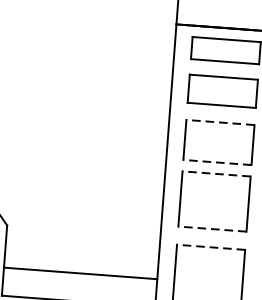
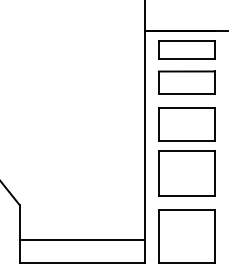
line: (220, 122) -> (186, 108), dashed -> solid
line: (217, 162) -> (186, 141), dashed -> solid
line: (216, 173) -> (186, 150), dashed -> solid
line: (212, 229) -> (186, 195), dashed -> solid
line: (210, 247) -> (186, 210), dashed -> solid

